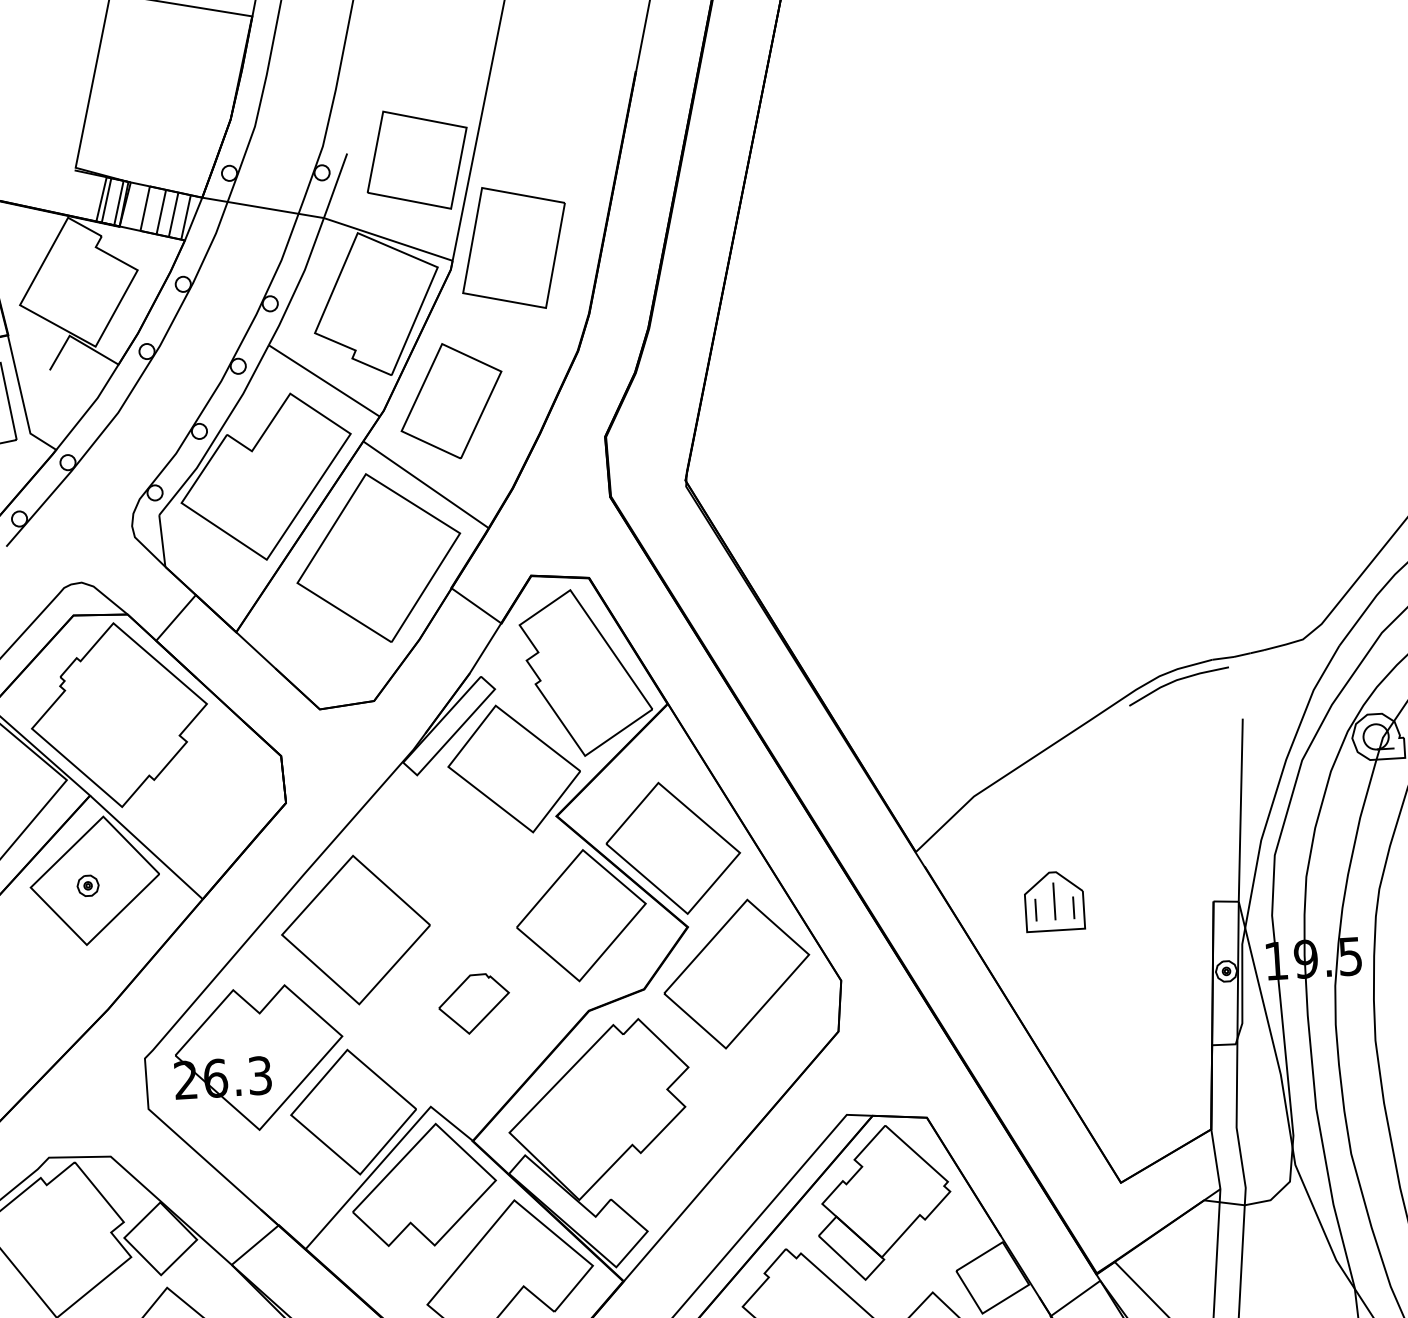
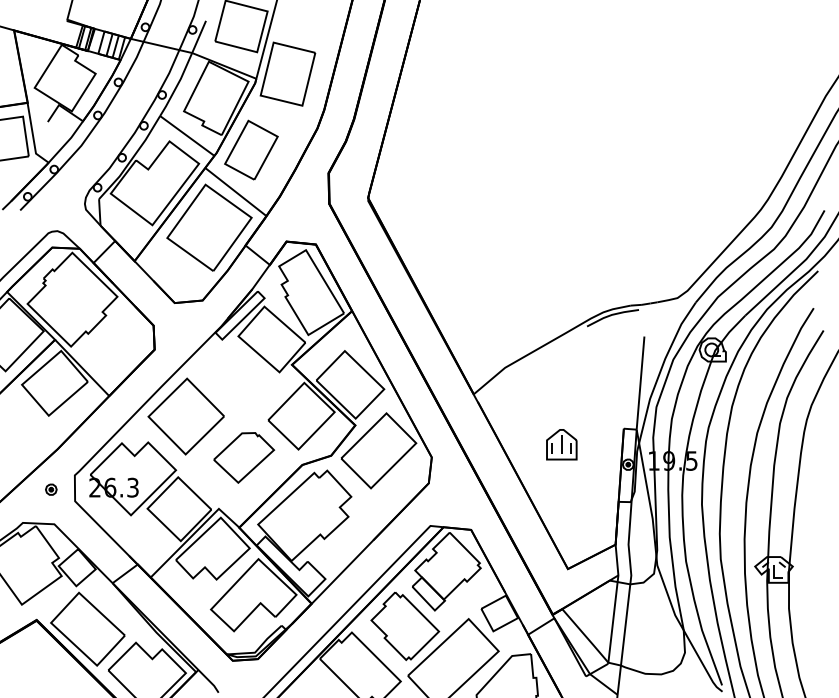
part: (88, 885) -> (51, 489), moved
part: (1053, 901) -> (561, 444), moved
part: (474, 1003) -> (244, 457), size x1.67

